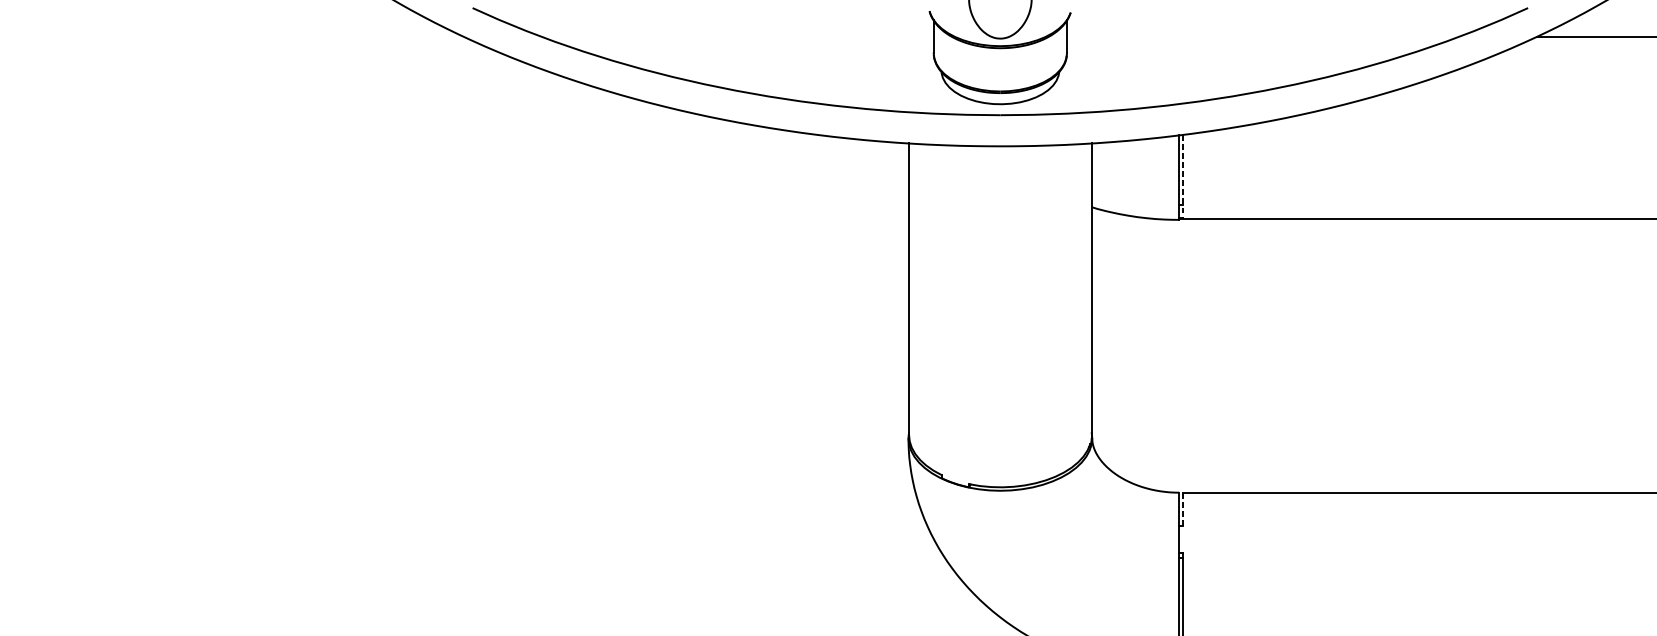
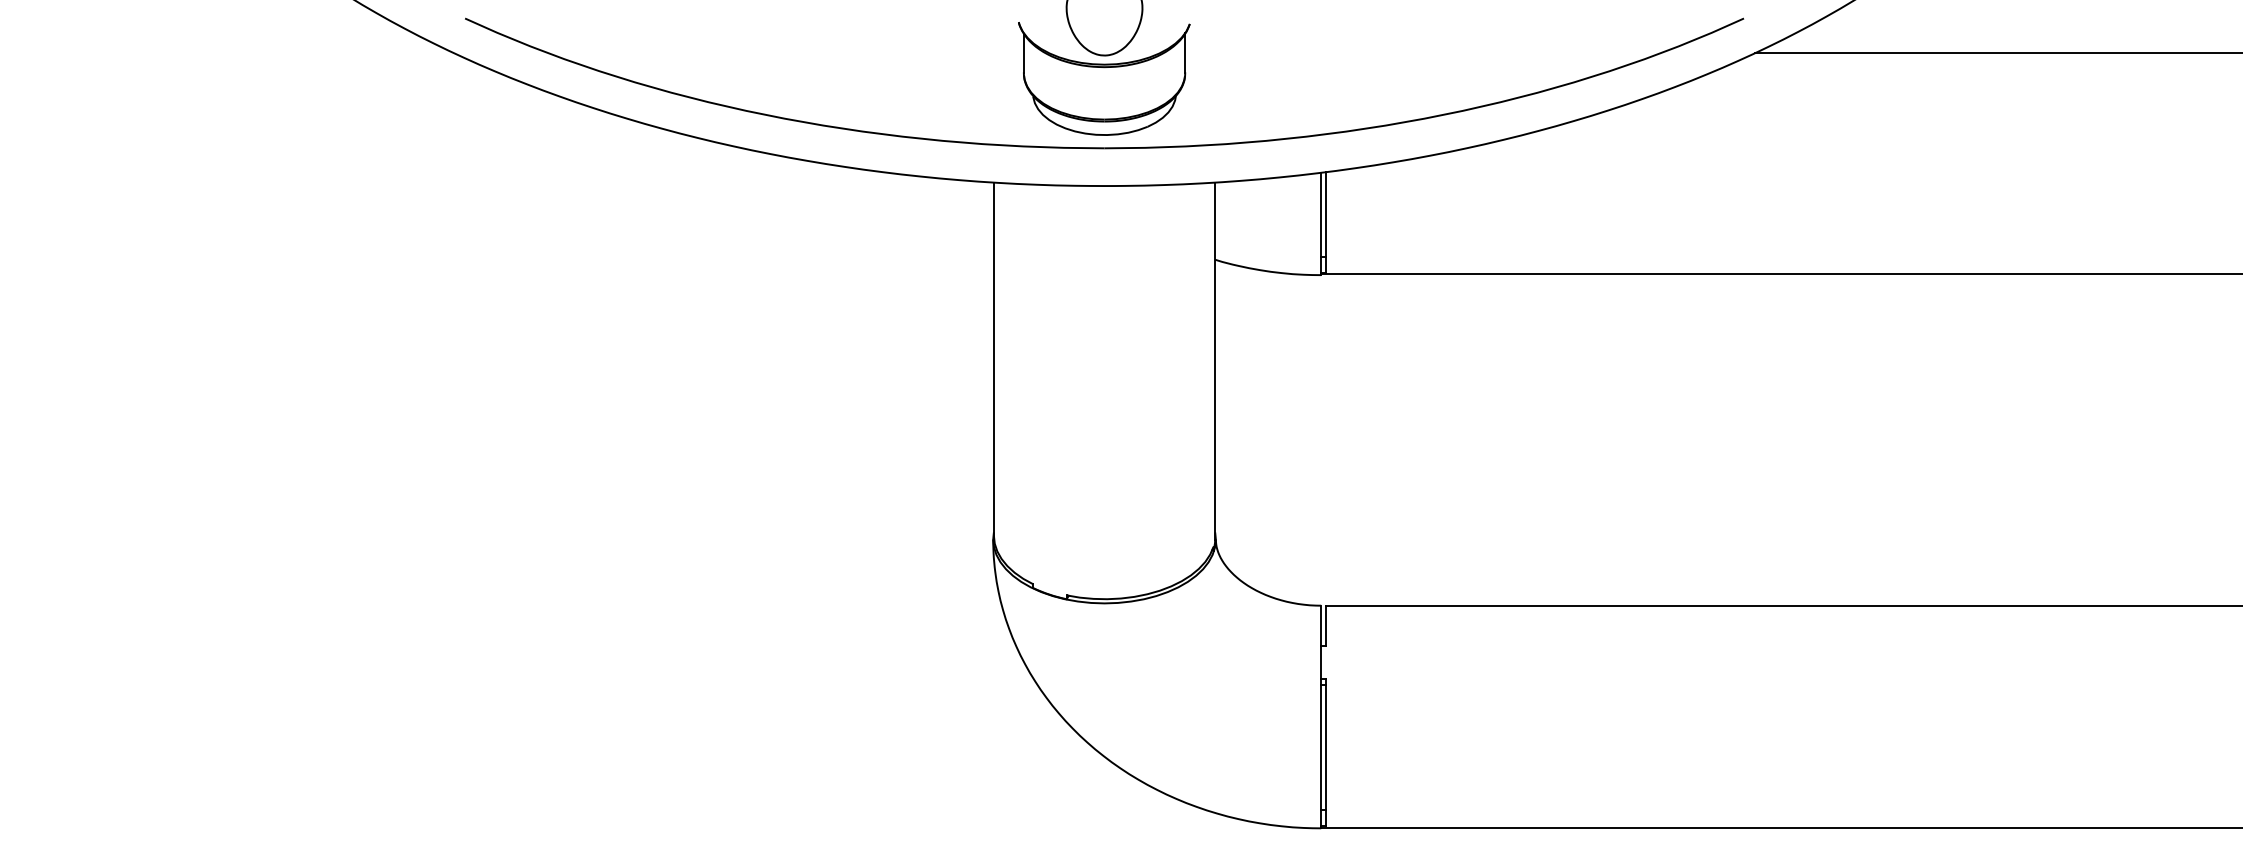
line: (1182, 177) -> (1325, 223), dashed -> solid
line: (1182, 509) -> (1325, 626), dashed -> solid

